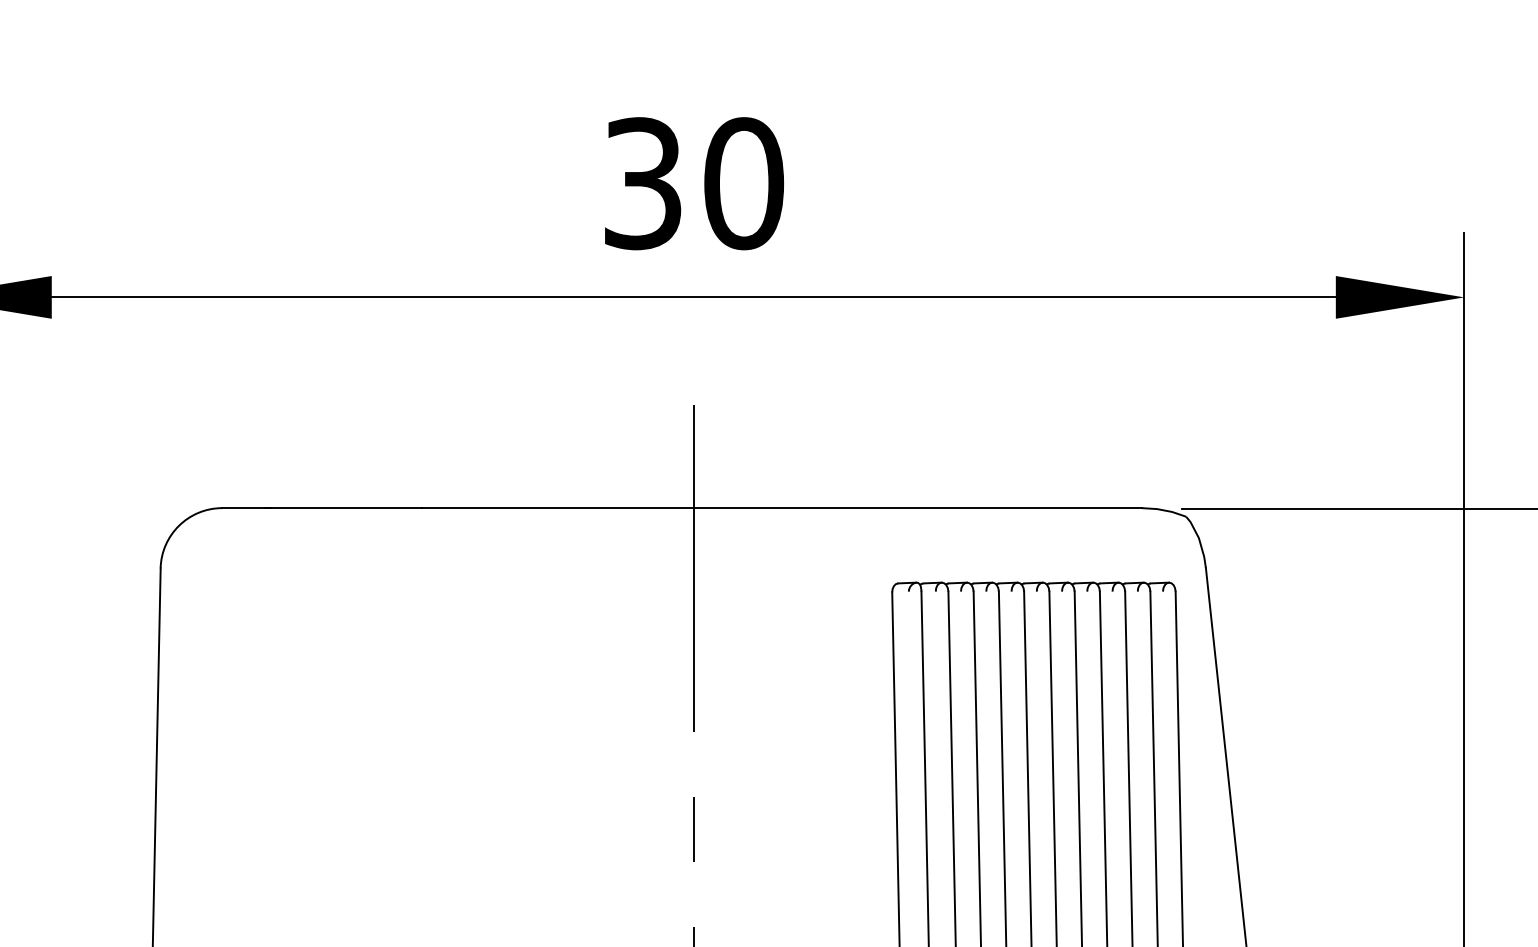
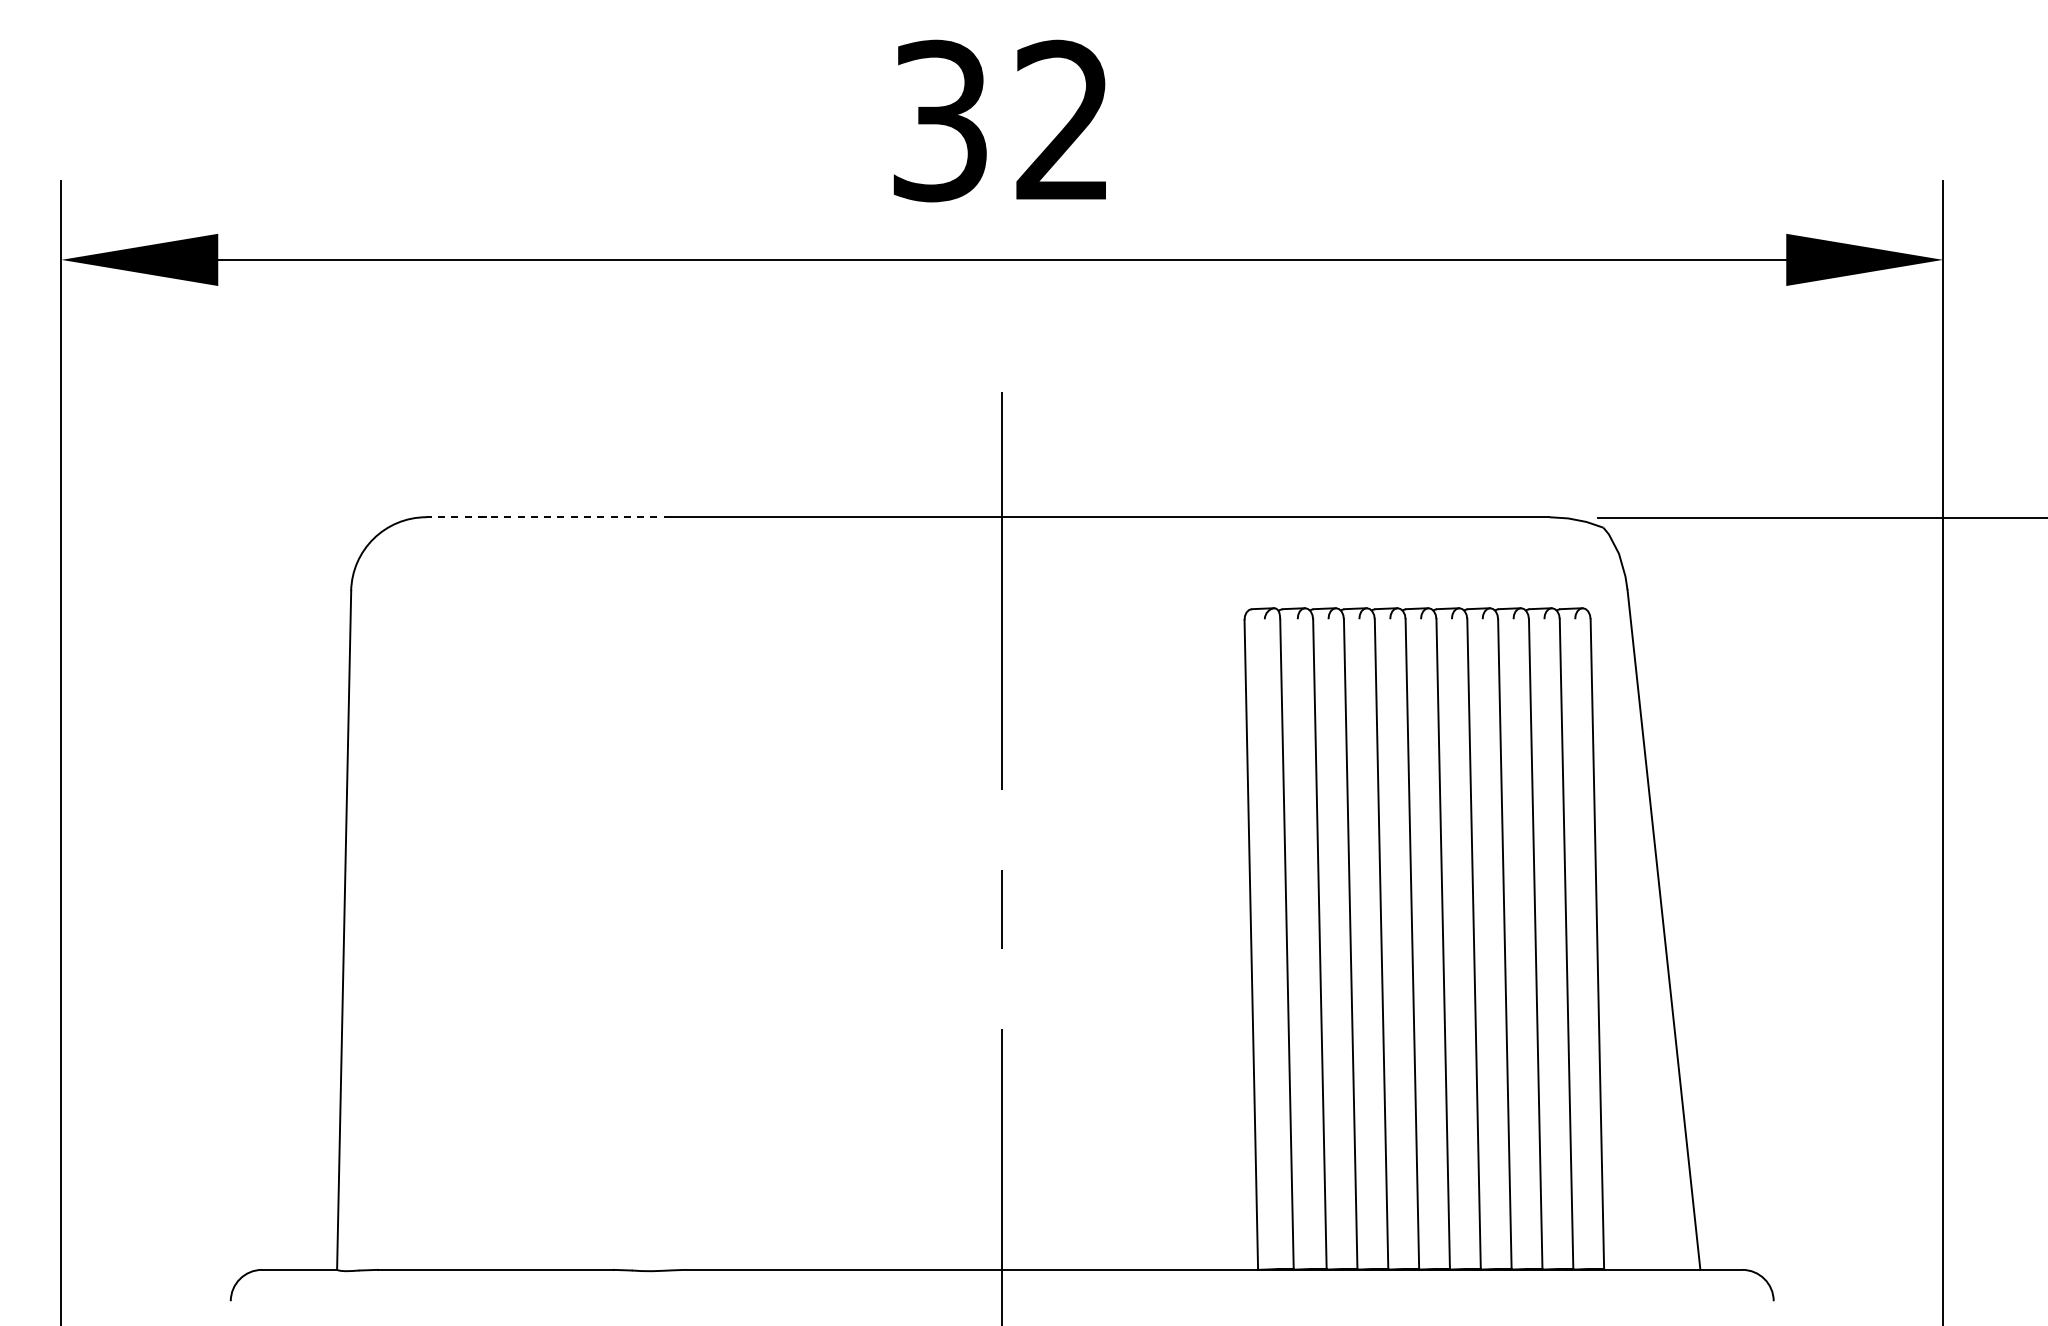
text: (743, 183) -> (1063, 120), 30 -> 32
line: (322, 508) -> (548, 517), solid -> dashed

